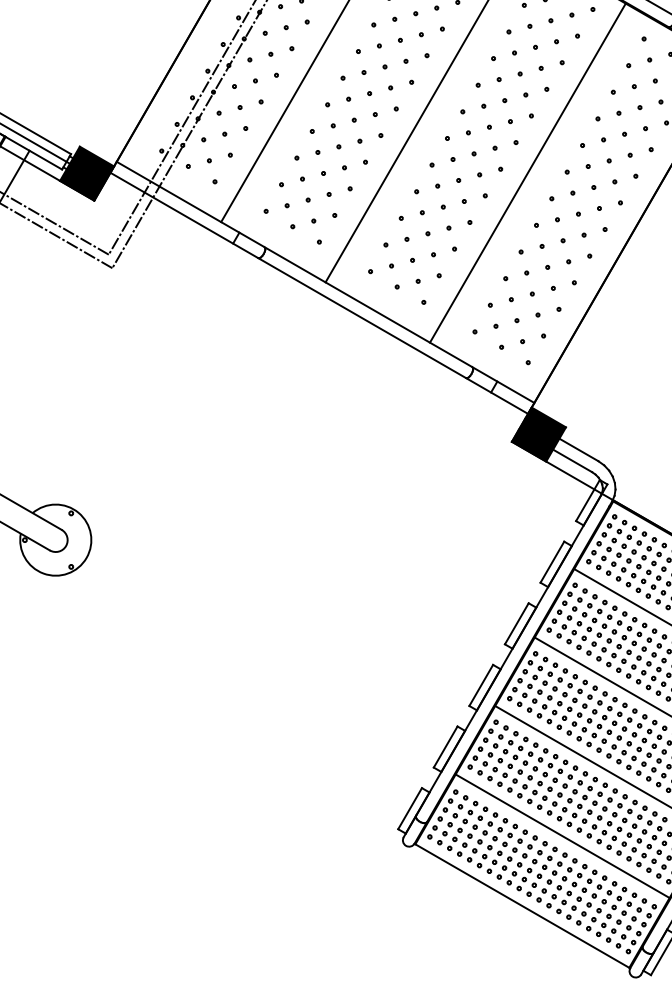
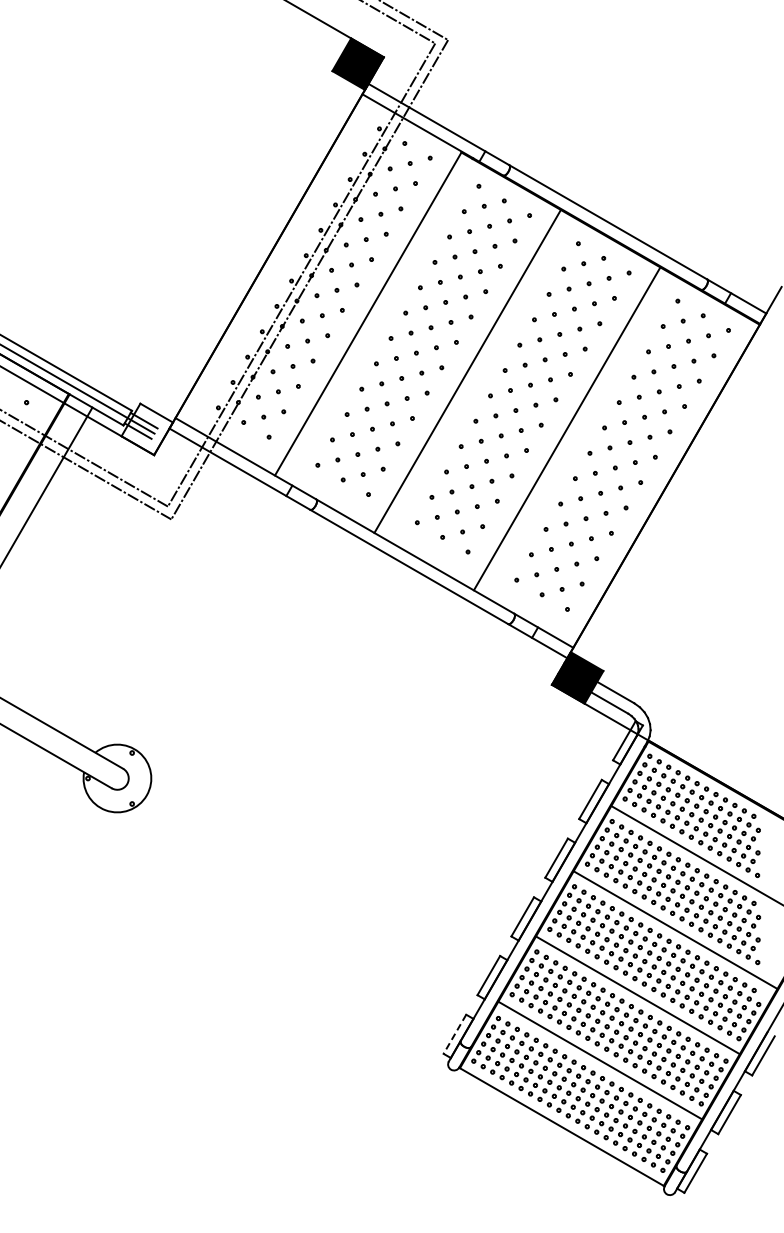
fill: (87, 173) -> (147, 429), removed
line: (409, 808) -> (454, 1034), solid -> dashed

